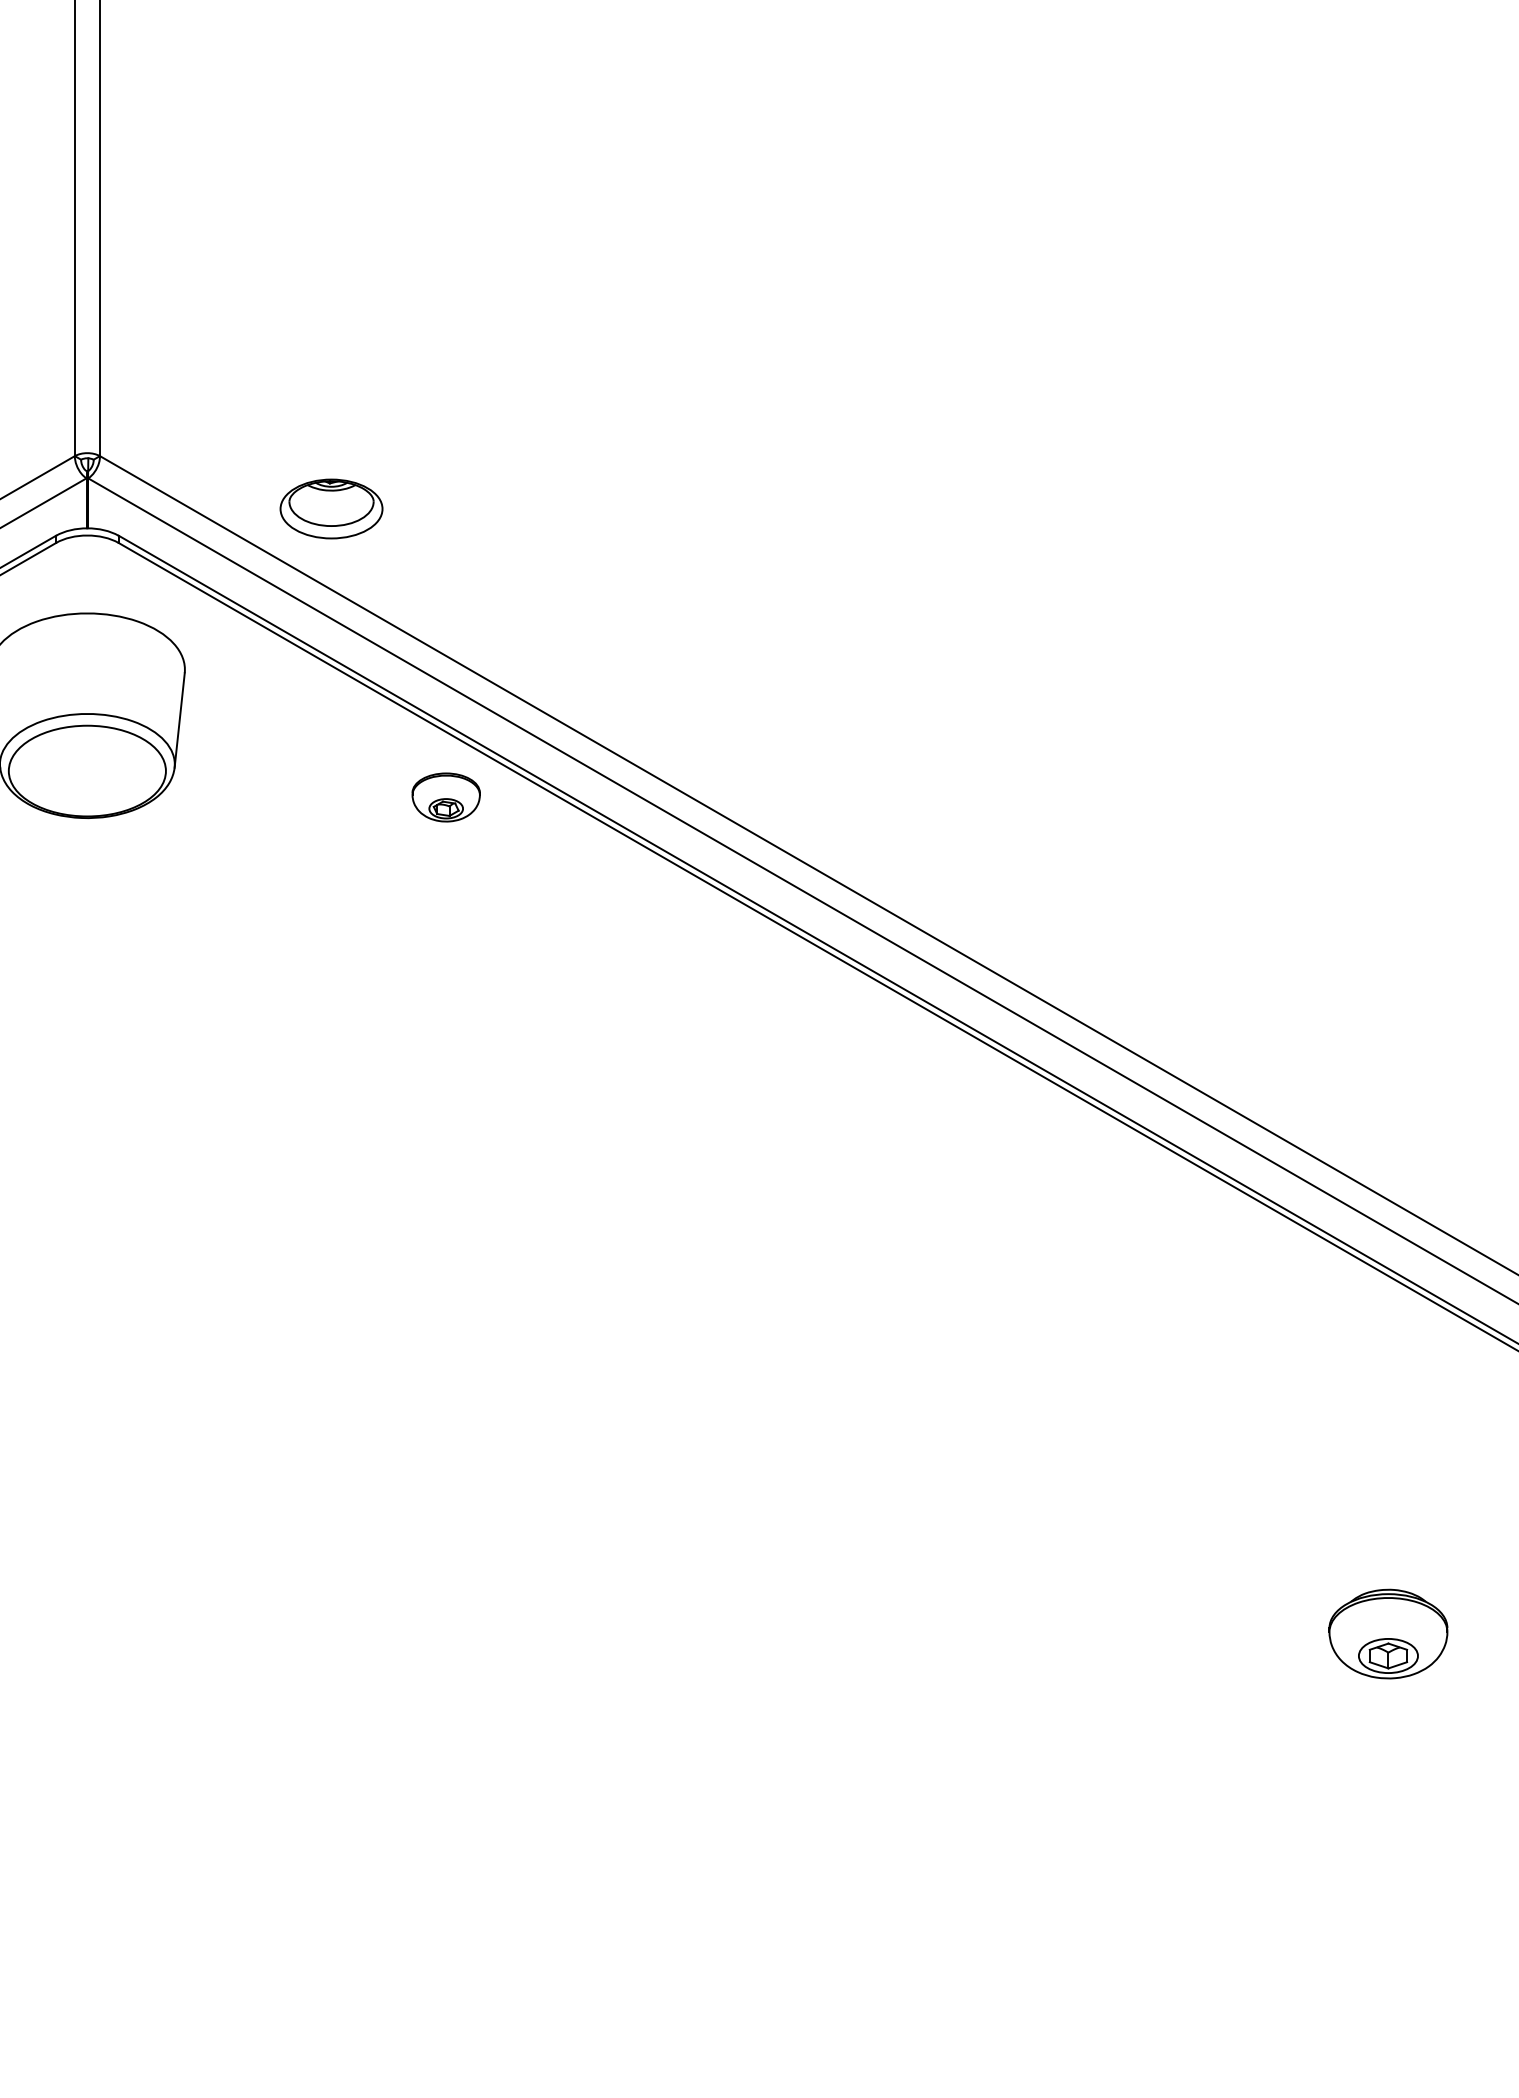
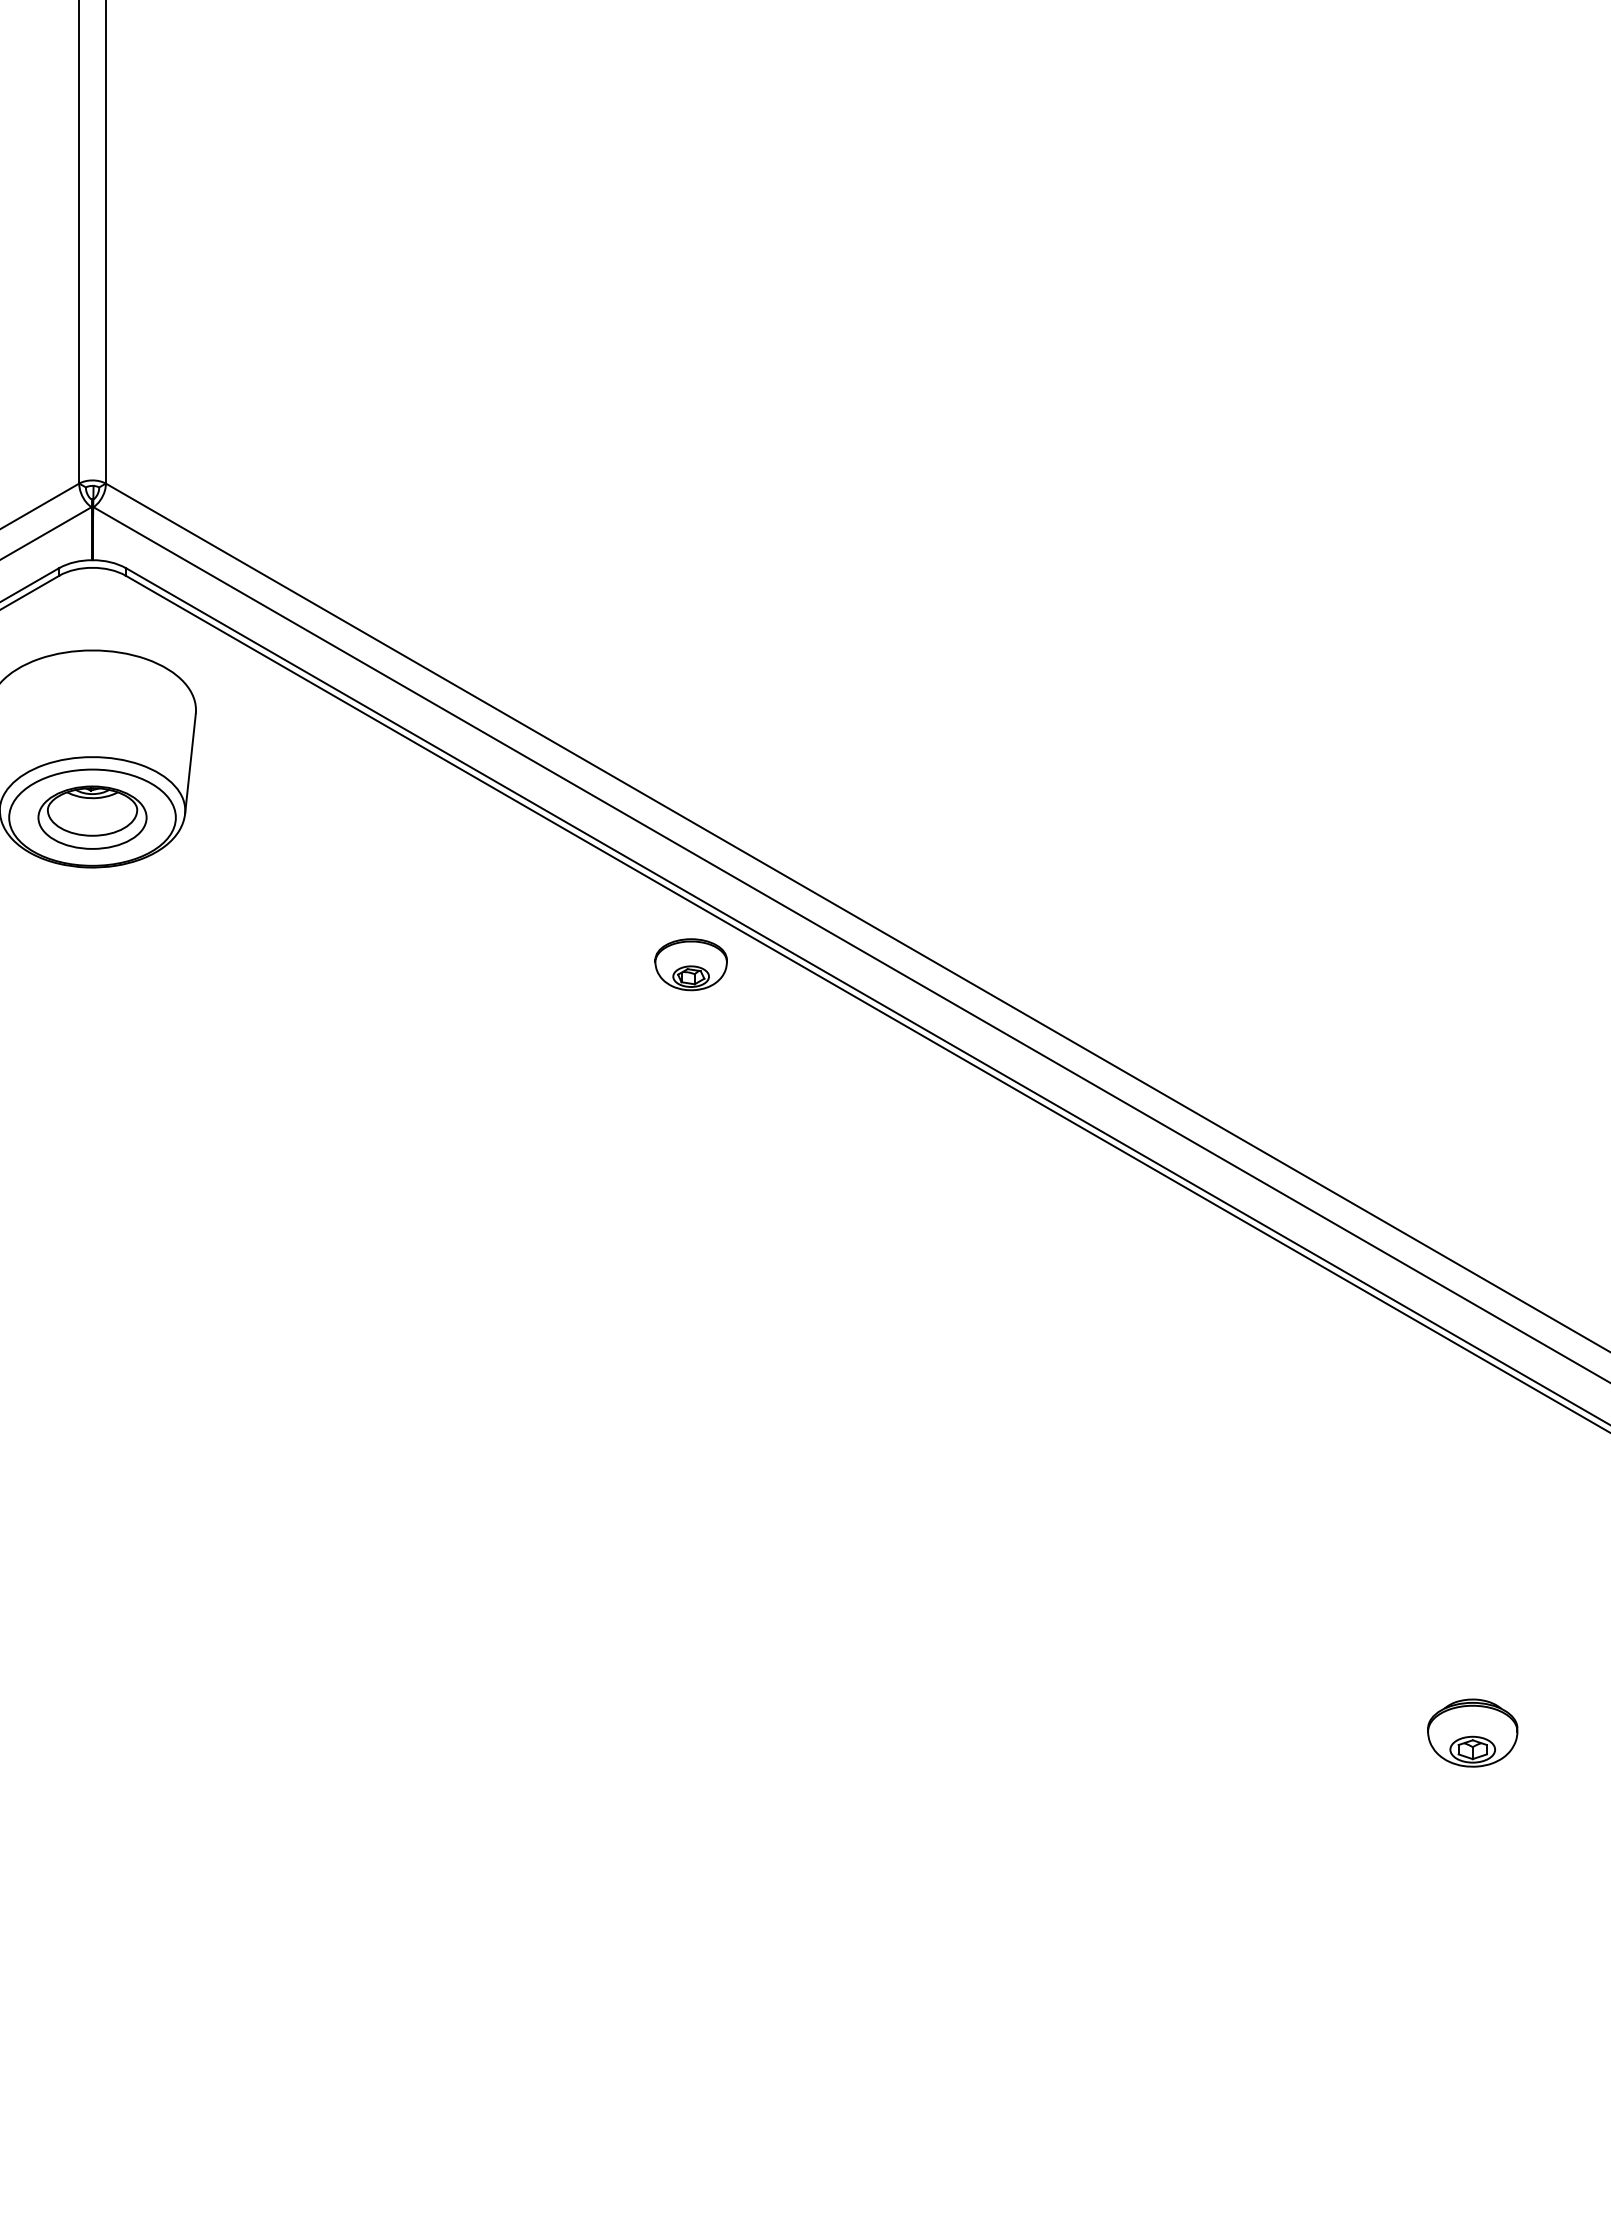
part: (331, 508) -> (92, 817), moved
part: (445, 797) -> (690, 964), moved
part: (1388, 1633) -> (1472, 1732), size x0.71

